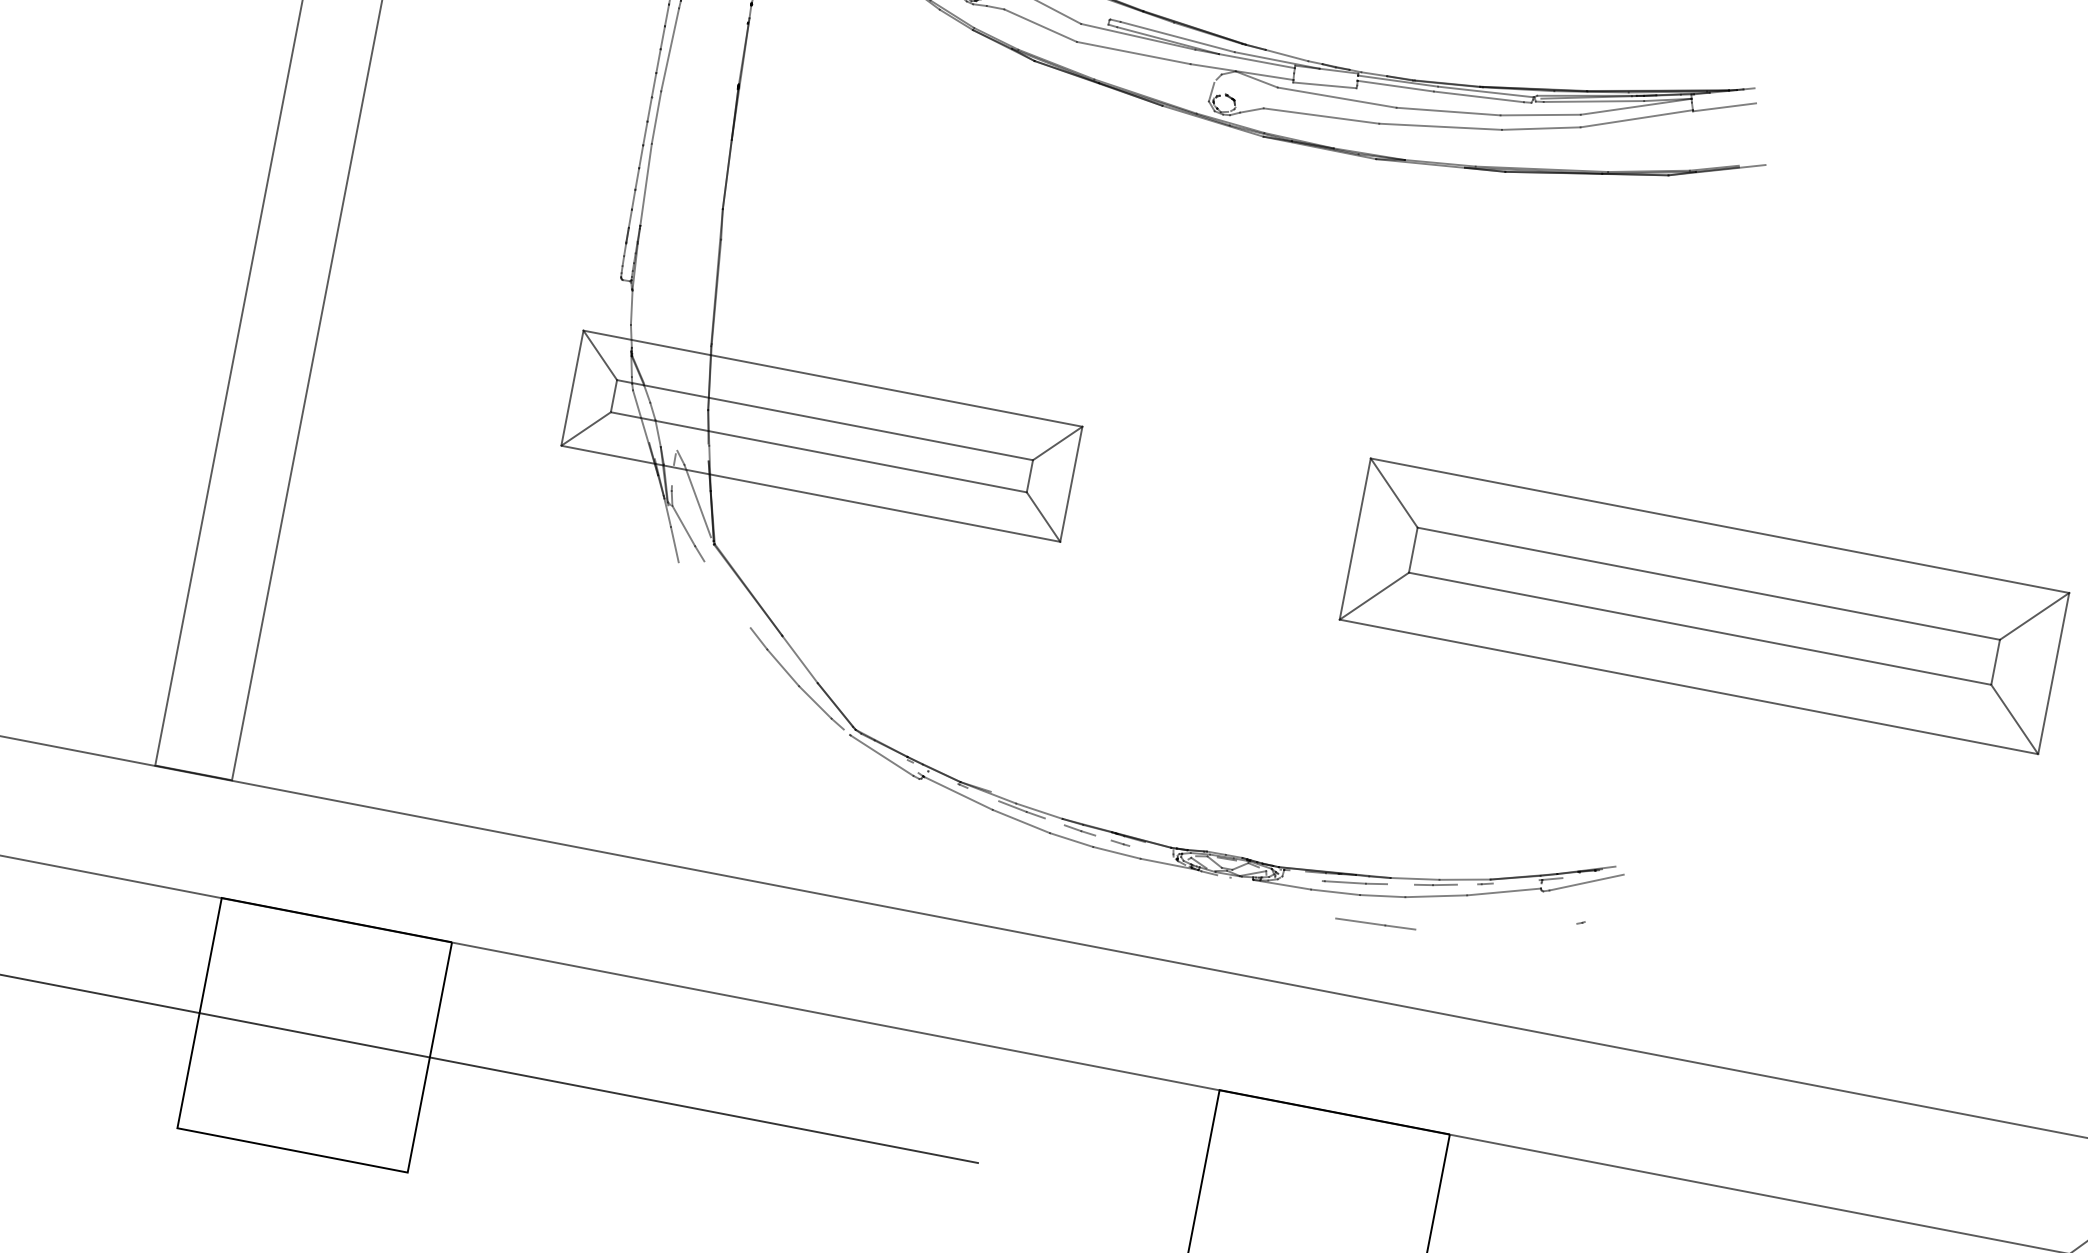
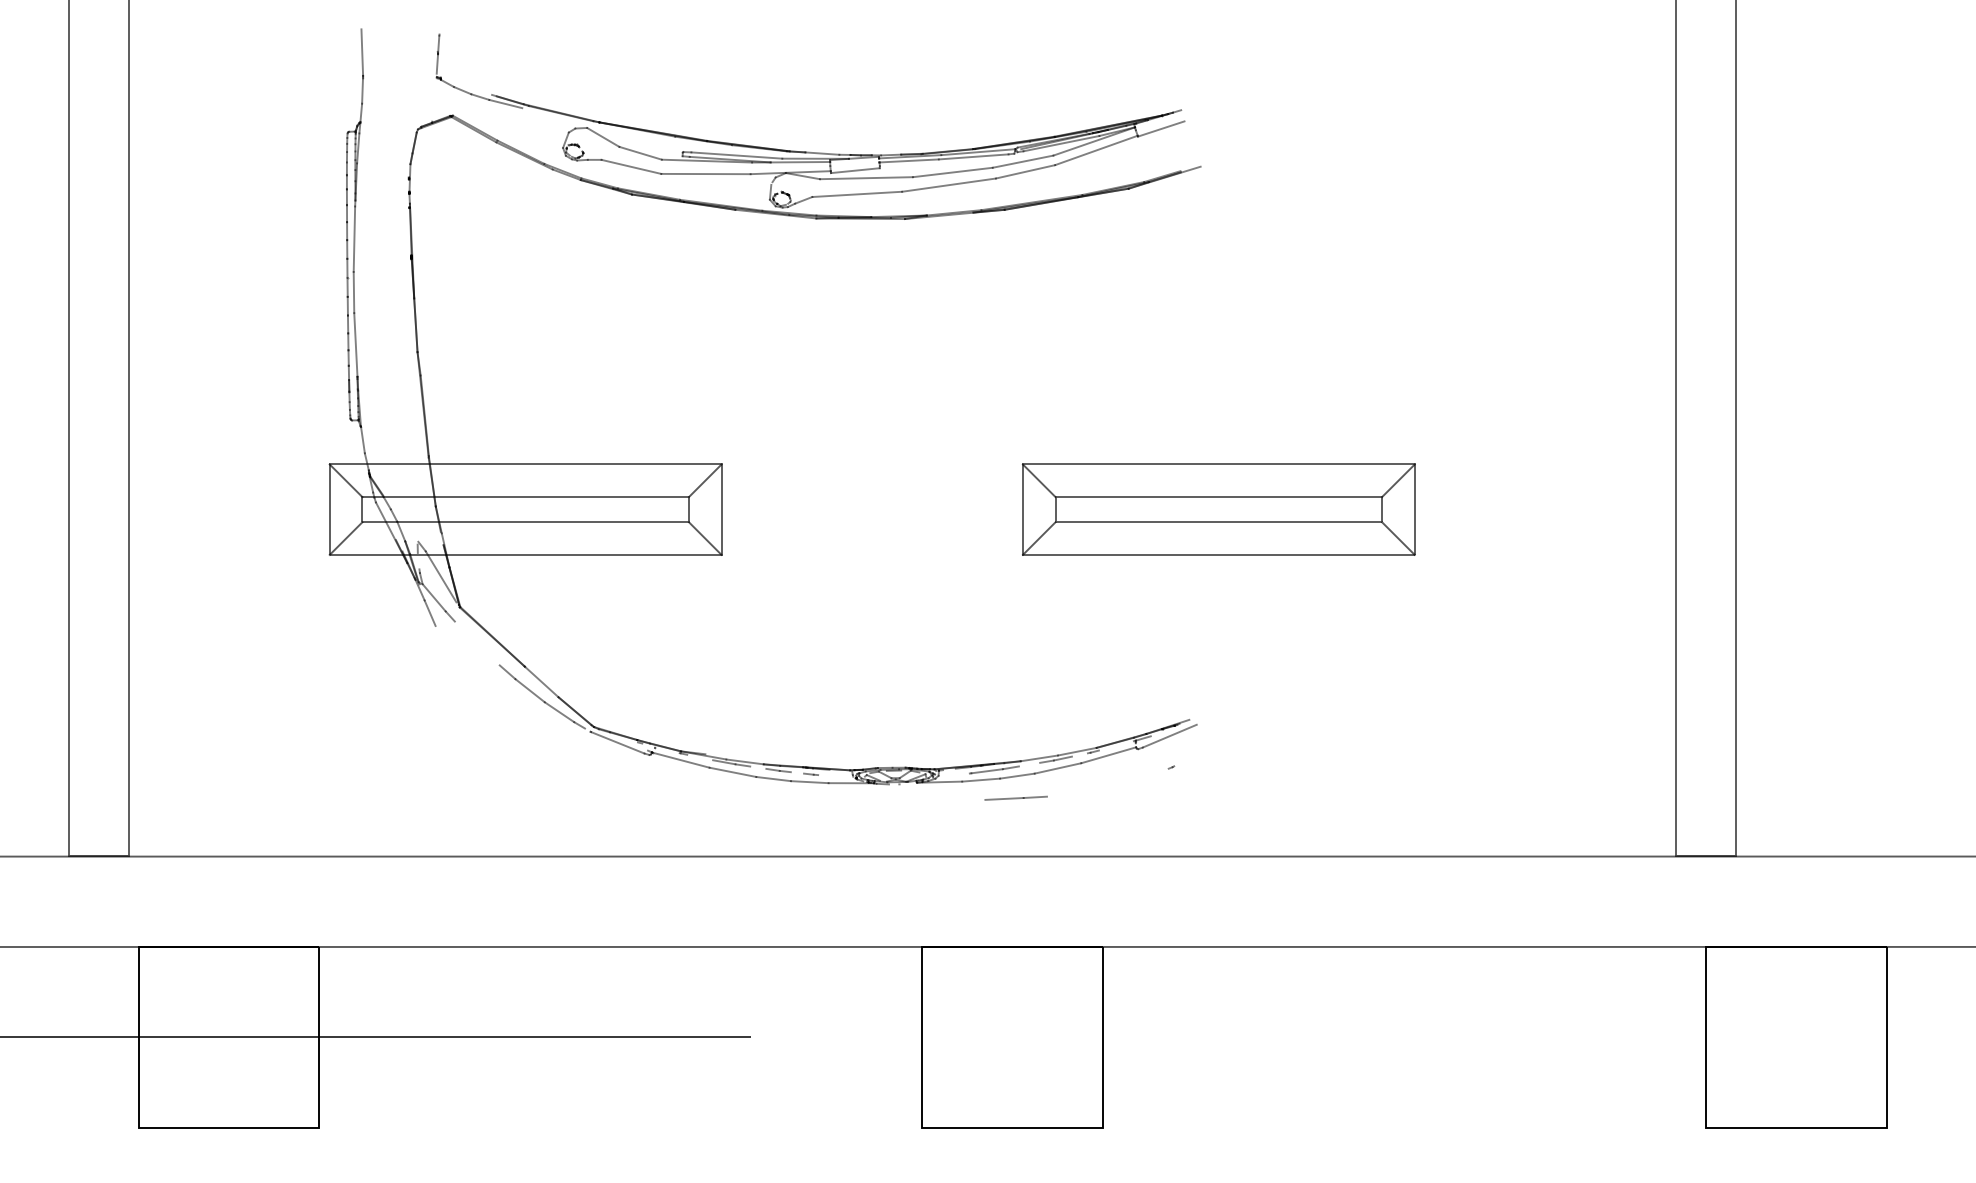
part: (1704, 605) -> (1218, 509), size x0.71

